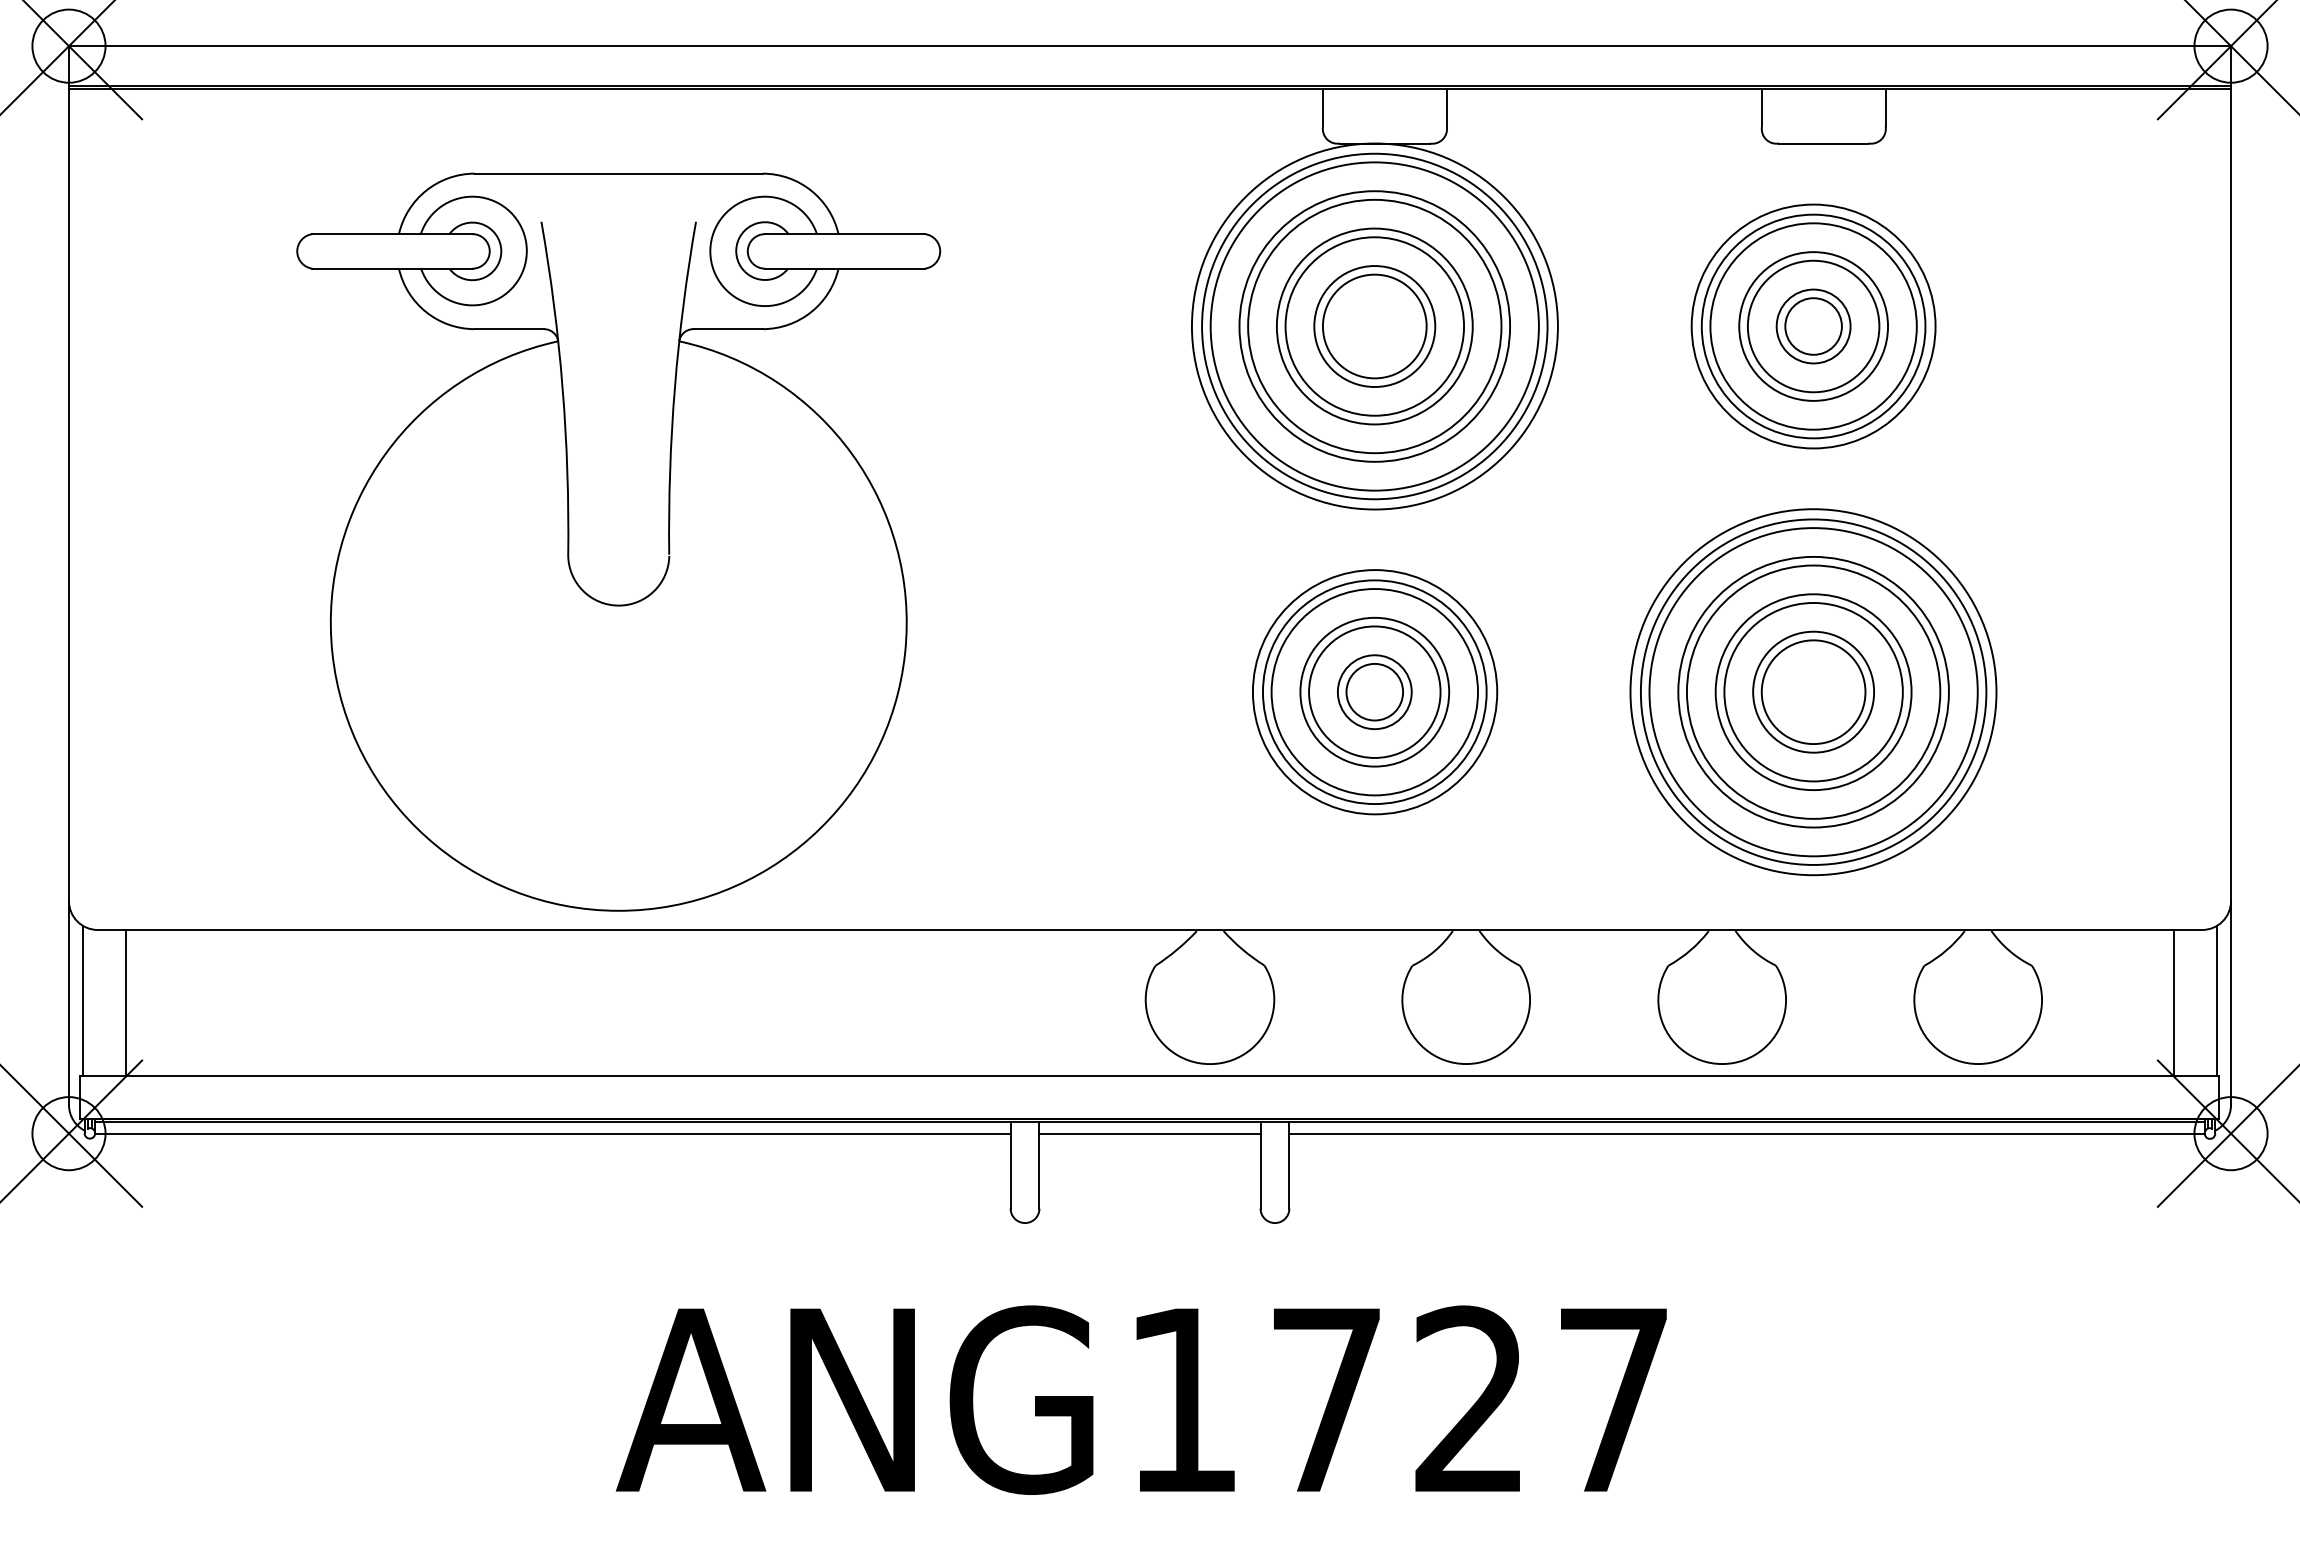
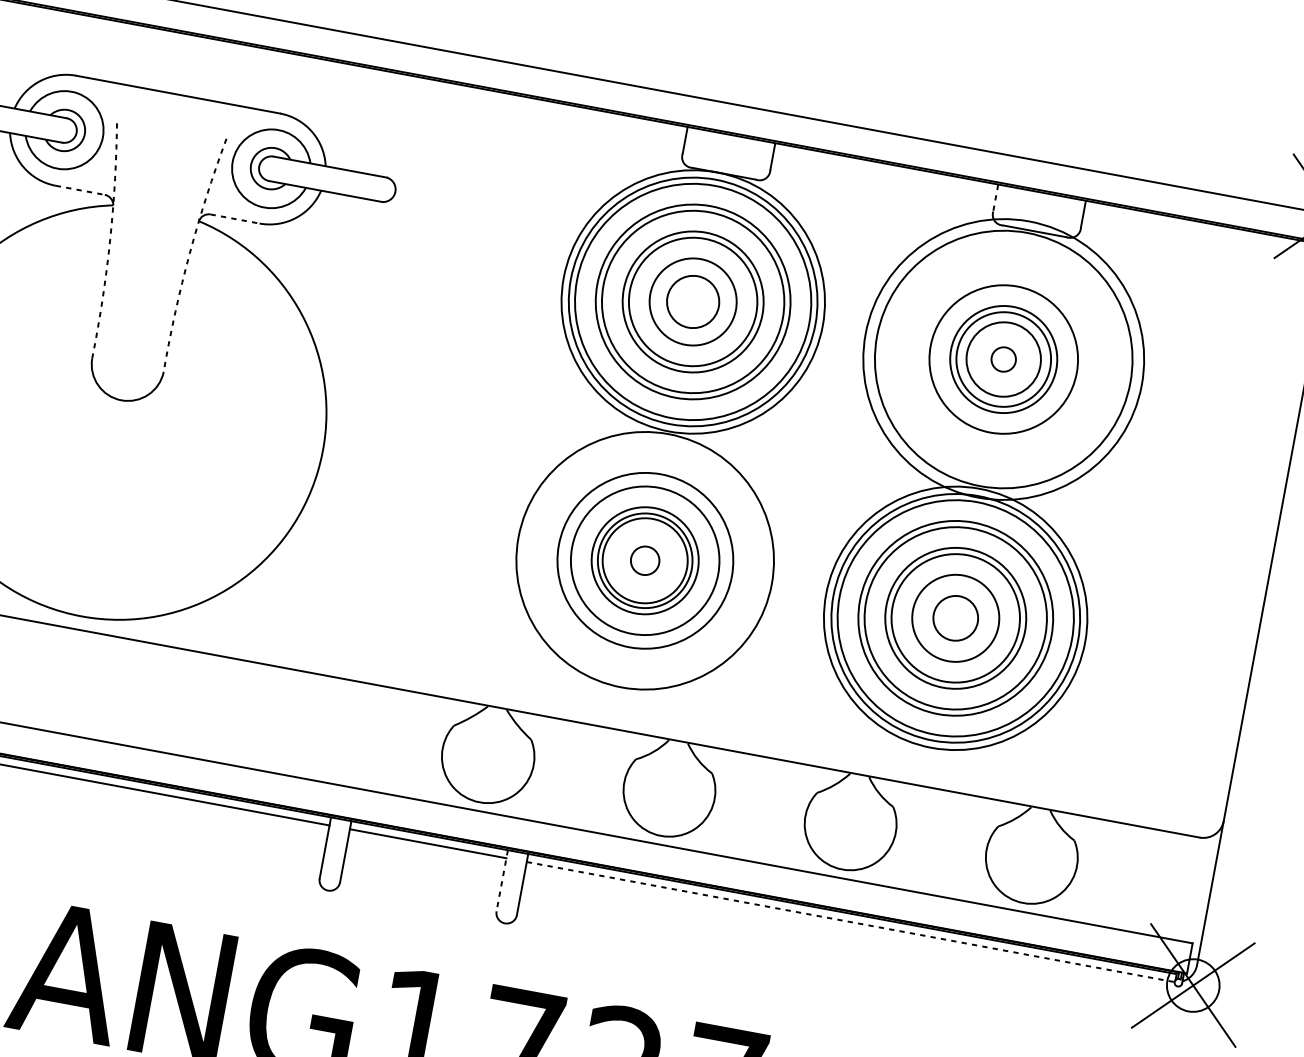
line: (1761, 108) -> (995, 198), solid -> dashed
circle: (1374, 326) -> (692, 301), size x0.7
circle: (1813, 326) -> (1003, 359), size x0.6
circle: (1813, 326) -> (1003, 359), size x1.4
circle: (1813, 326) -> (1003, 359), size x1.6
circle: (1813, 326) -> (1003, 359), size x1.6
line: (509, 329) -> (80, 190), solid -> dashed
line: (728, 329) -> (235, 219), solid -> dashed
arc: (674, 387) -> (189, 253), solid -> dashed
arc: (562, 388) -> (110, 239), solid -> dashed
circle: (1374, 691) -> (645, 560), size x0.7
circle: (1374, 692) -> (644, 560), size x1.6
circle: (1374, 692) -> (644, 560), size x1.6
circle: (1813, 692) -> (955, 618), size x0.6
line: (2216, 1001) -> (1200, 890), removed
line: (2173, 1002) -> (1169, 885), removed
line: (1747, 1133) -> (851, 922), solid -> dashed
line: (1260, 1165) -> (502, 880), solid -> dashed

